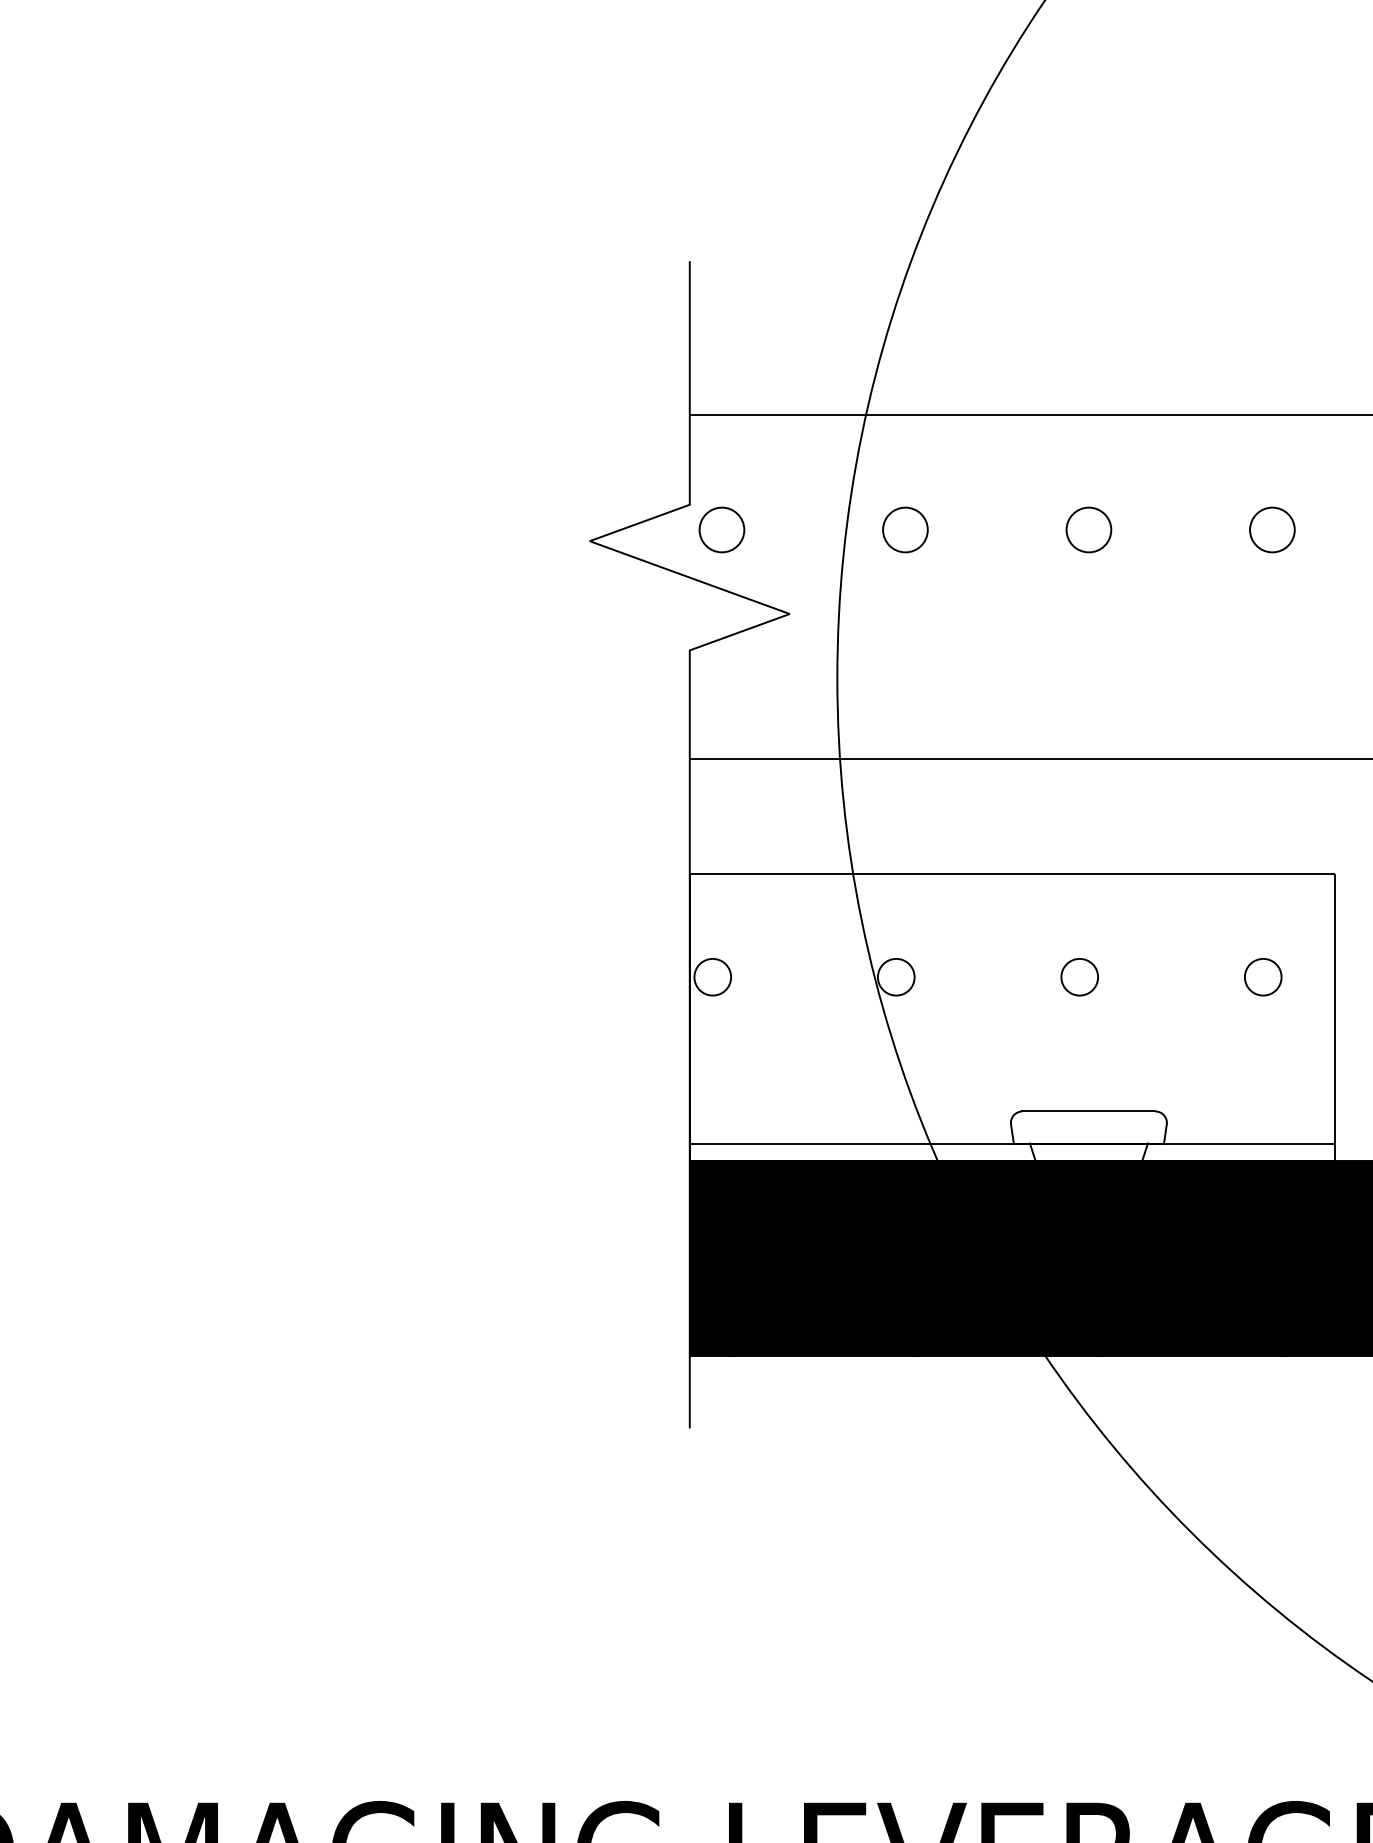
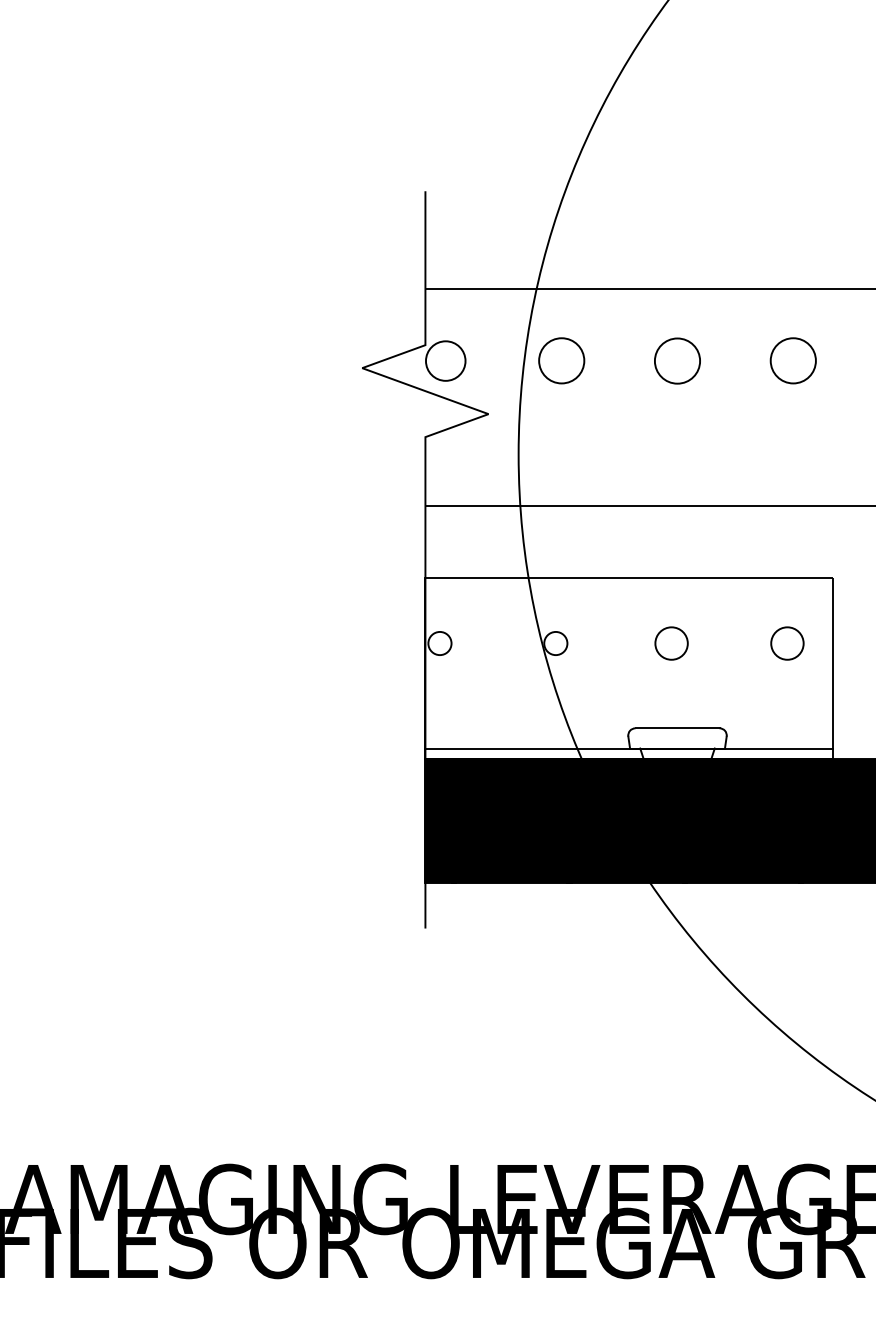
circle: (721, 529) -> (445, 360), size x1.4
circle: (1088, 529) -> (677, 360), size x1.6
circle: (905, 530) -> (561, 361), size x1.6
circle: (1272, 530) -> (793, 361), size x1.6
circle: (1079, 977) -> (671, 643), size x1.4
circle: (1263, 977) -> (787, 643), size x1.4

